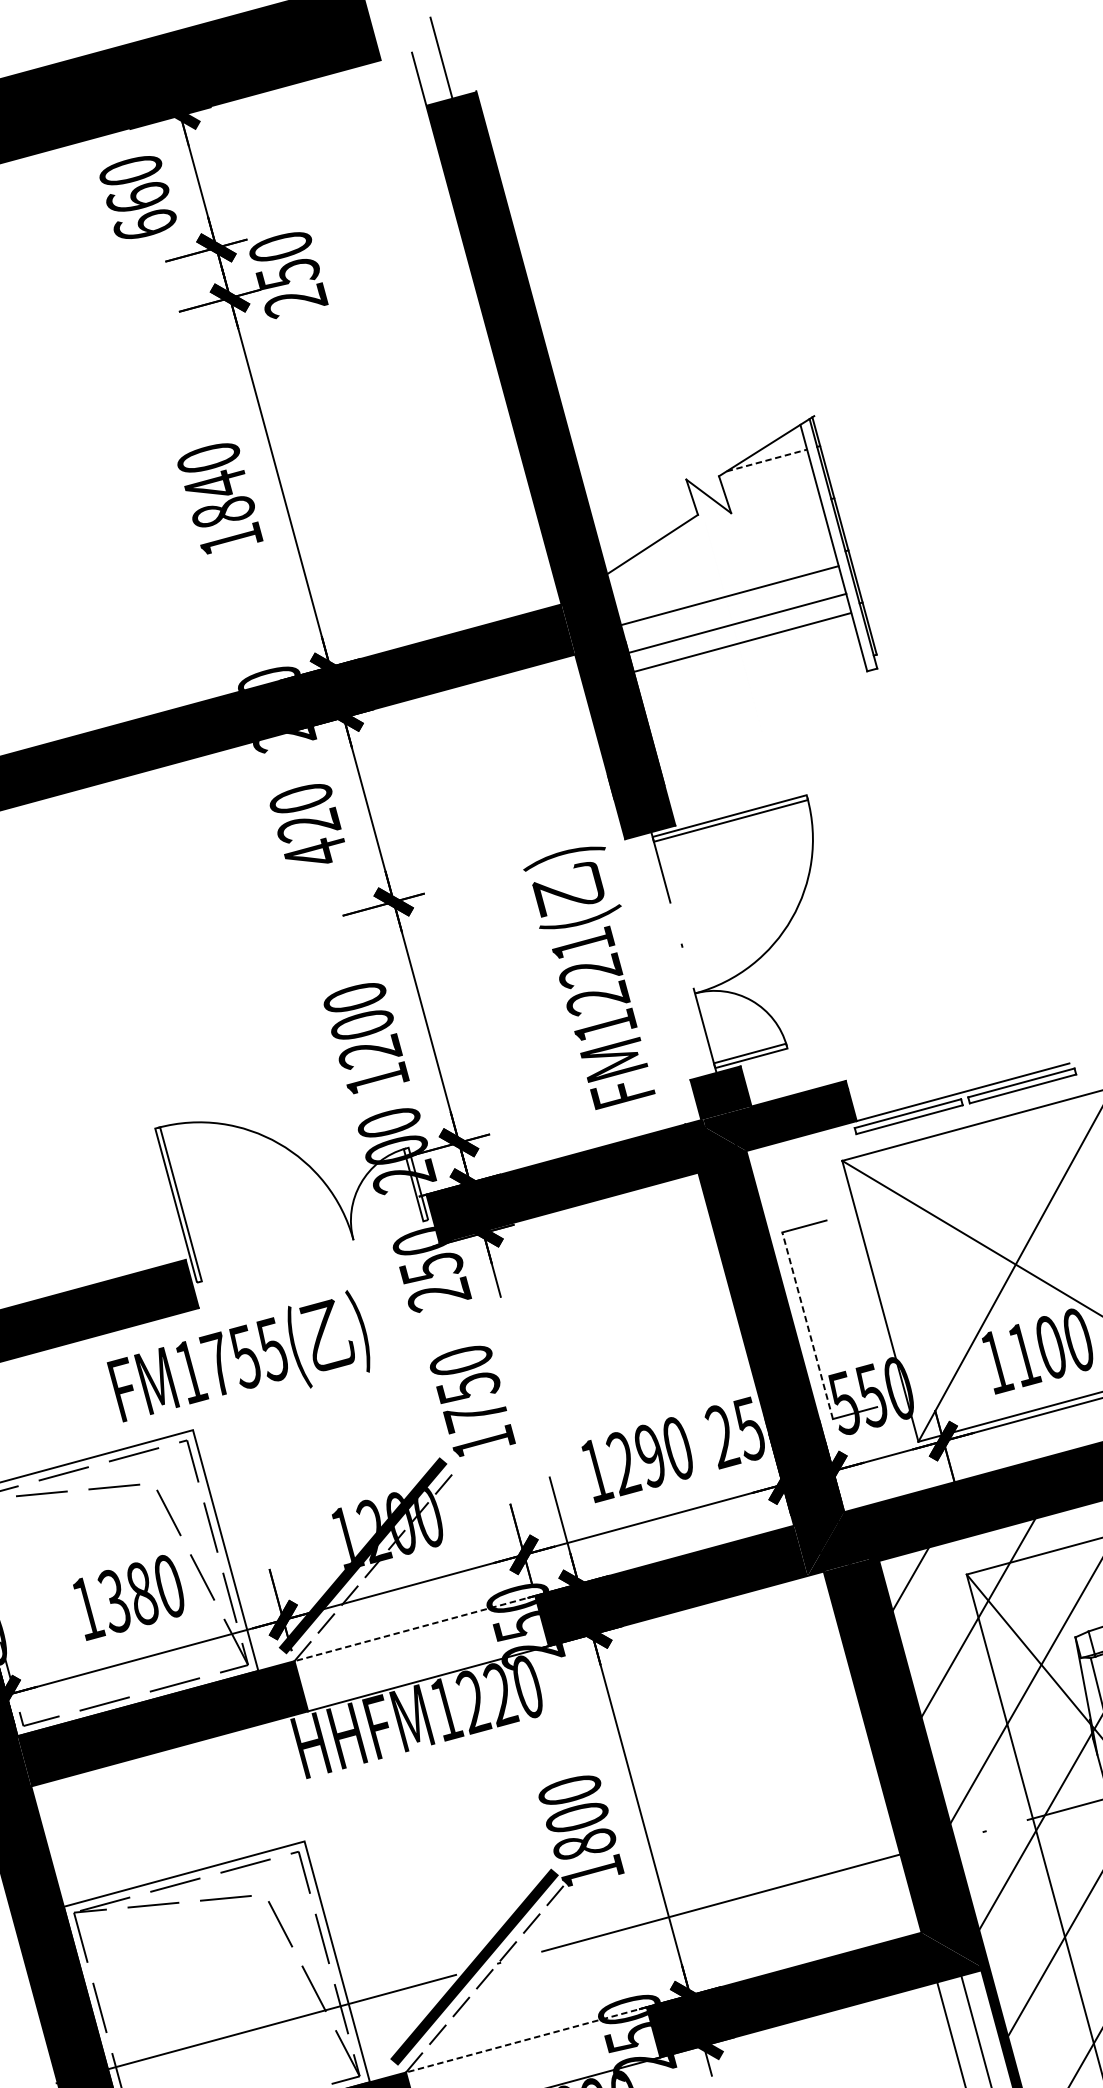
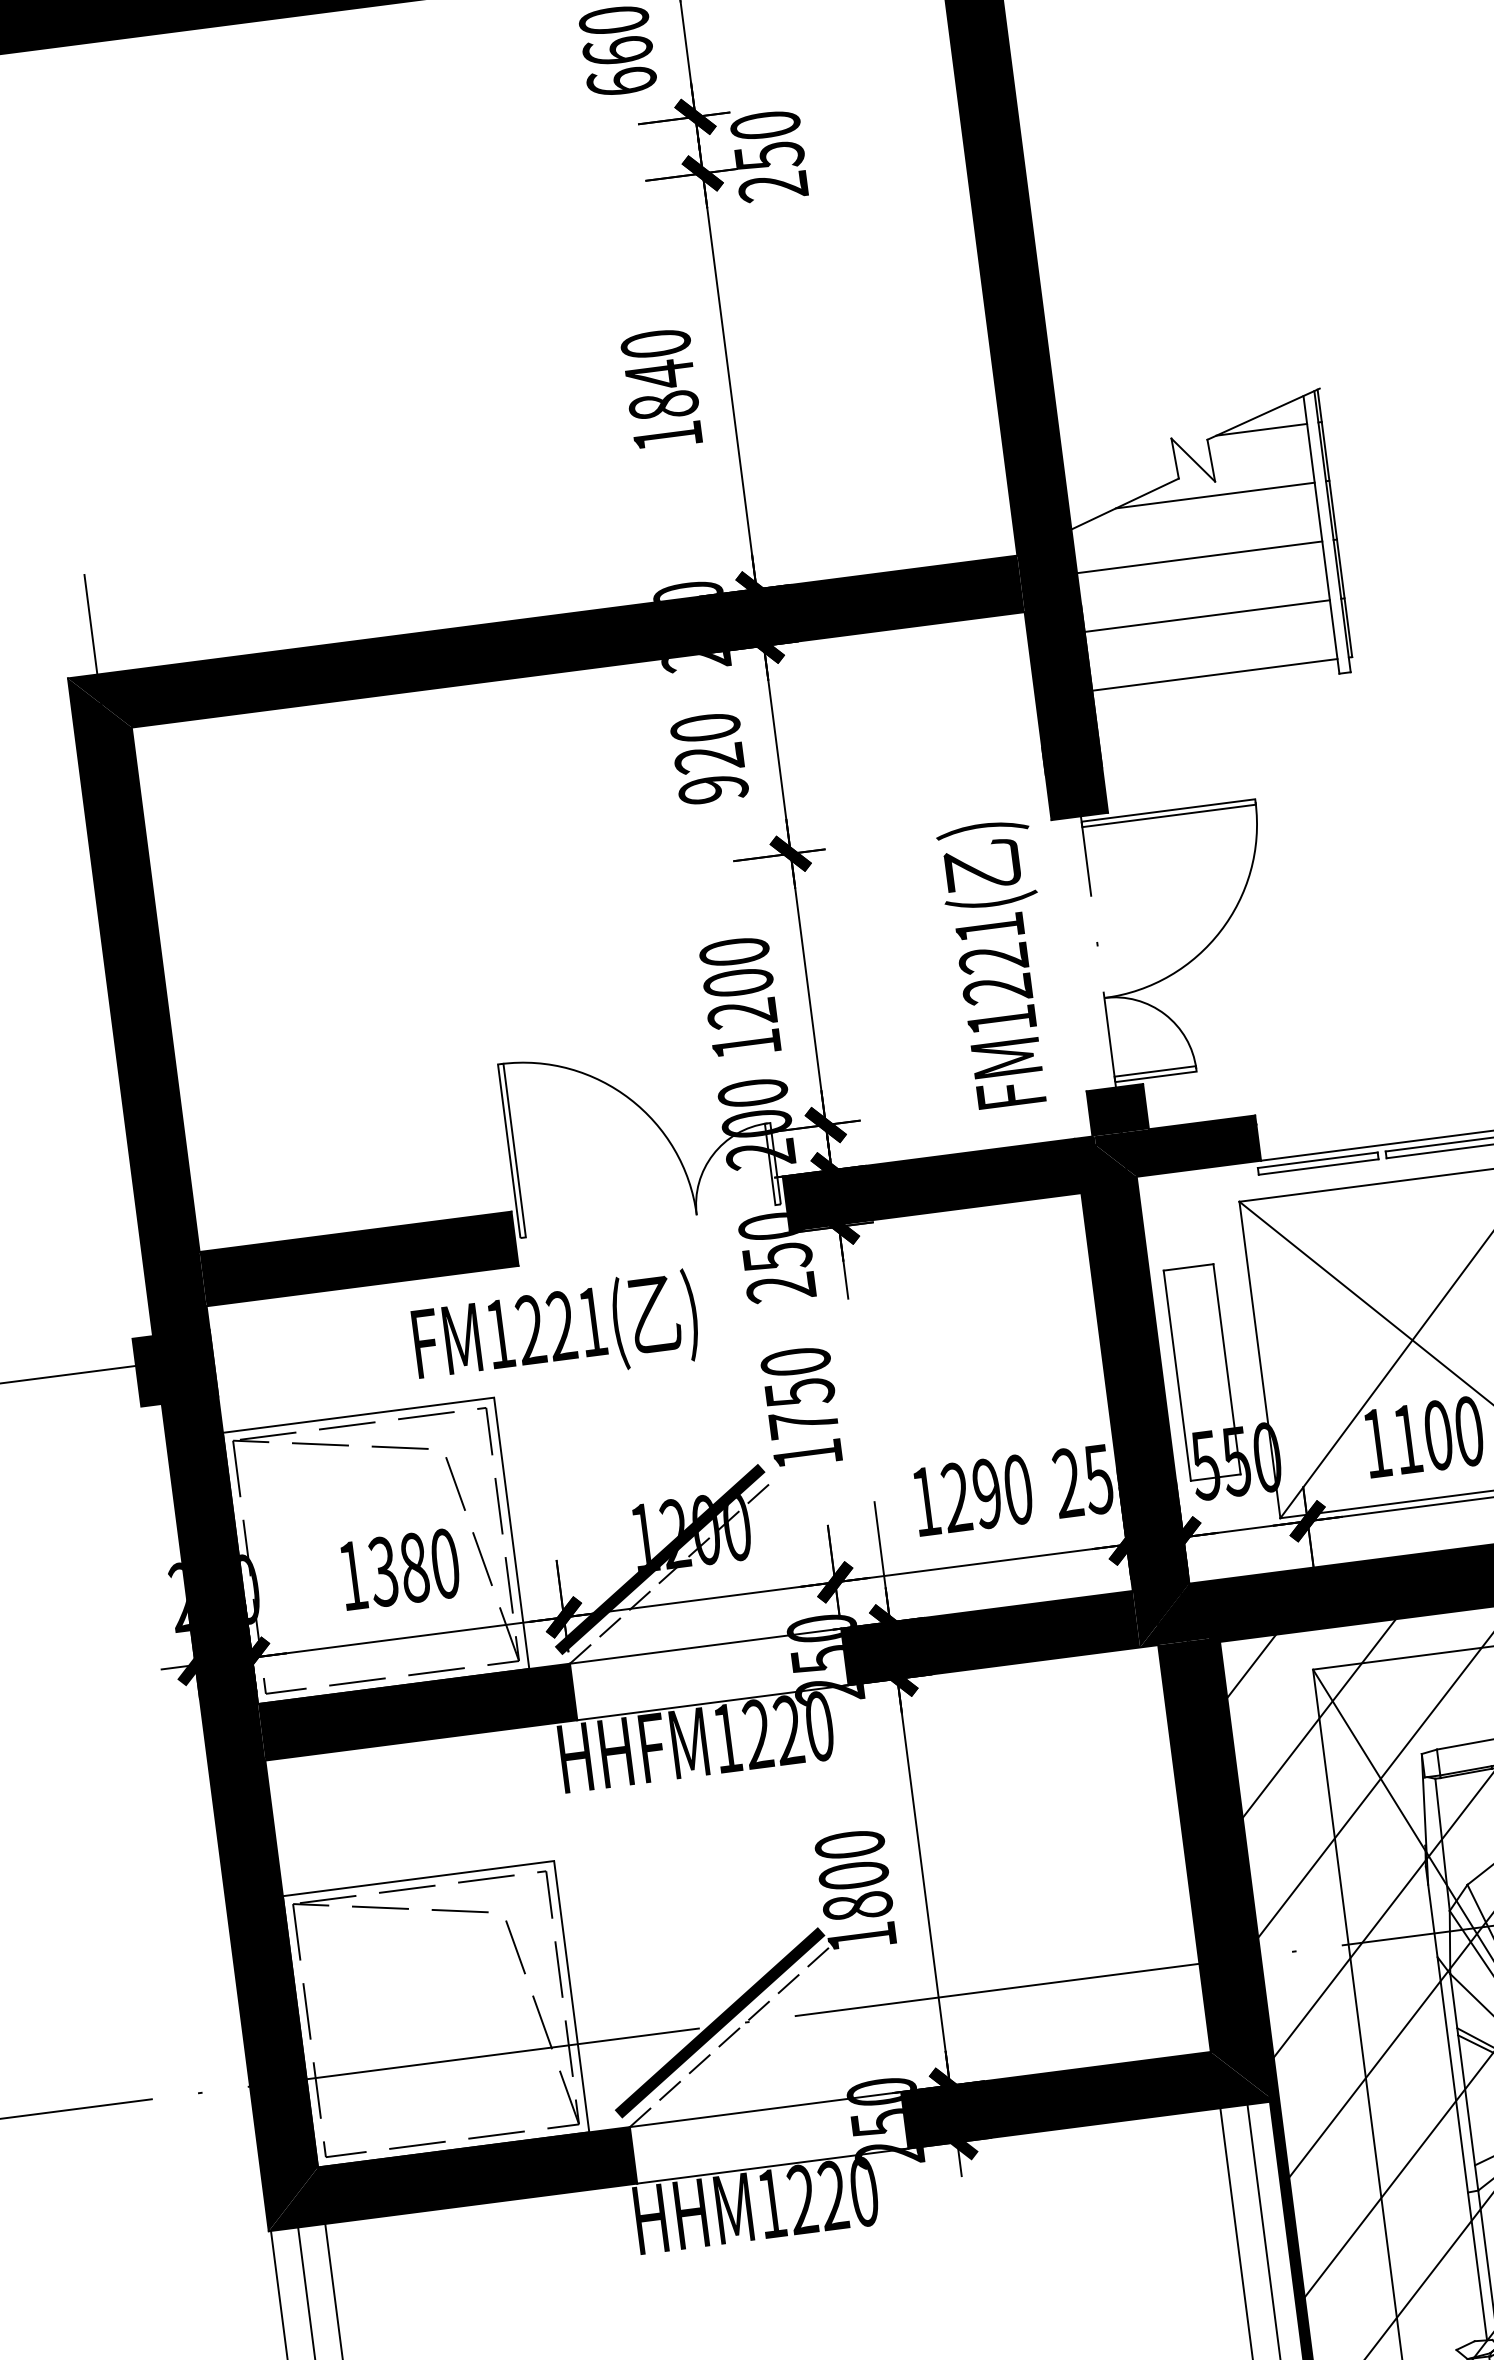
line: (766, 460) -> (1261, 429), dashed -> solid
line: (732, 525) -> (1214, 495), added
line: (728, 595) -> (1206, 615), moved
line: (737, 623) -> (1199, 557), moved
line: (741, 642) -> (1214, 674), moved
text: (315, 852) -> (713, 788), 420 -> 920
line: (851, 1314) -> (1226, 1369), added
line: (807, 1325) -> (1177, 1375), dashed -> solid
text: (245, 1357) -> (561, 1326), FM1755( -> FM1221(
line: (414, 1628) -> (705, 1646), dashed -> solid
line: (526, 2039) -> (765, 2109), dashed -> solid

